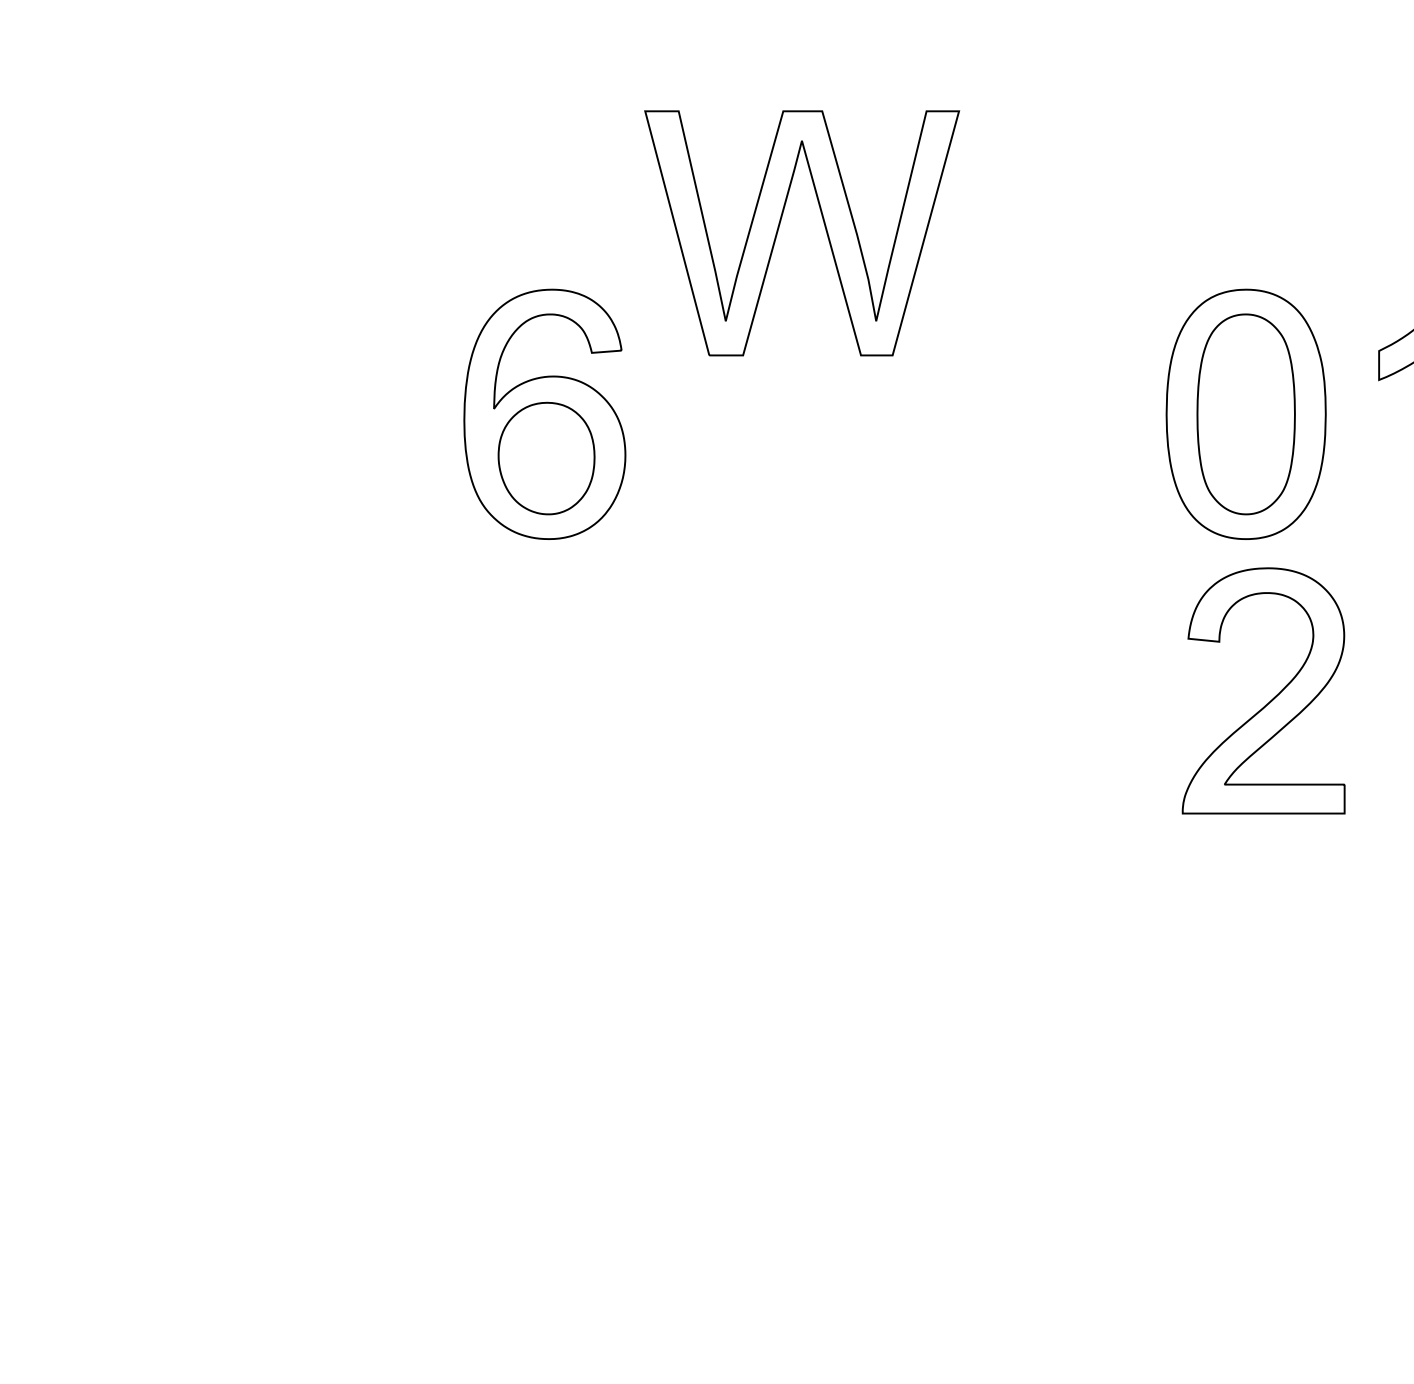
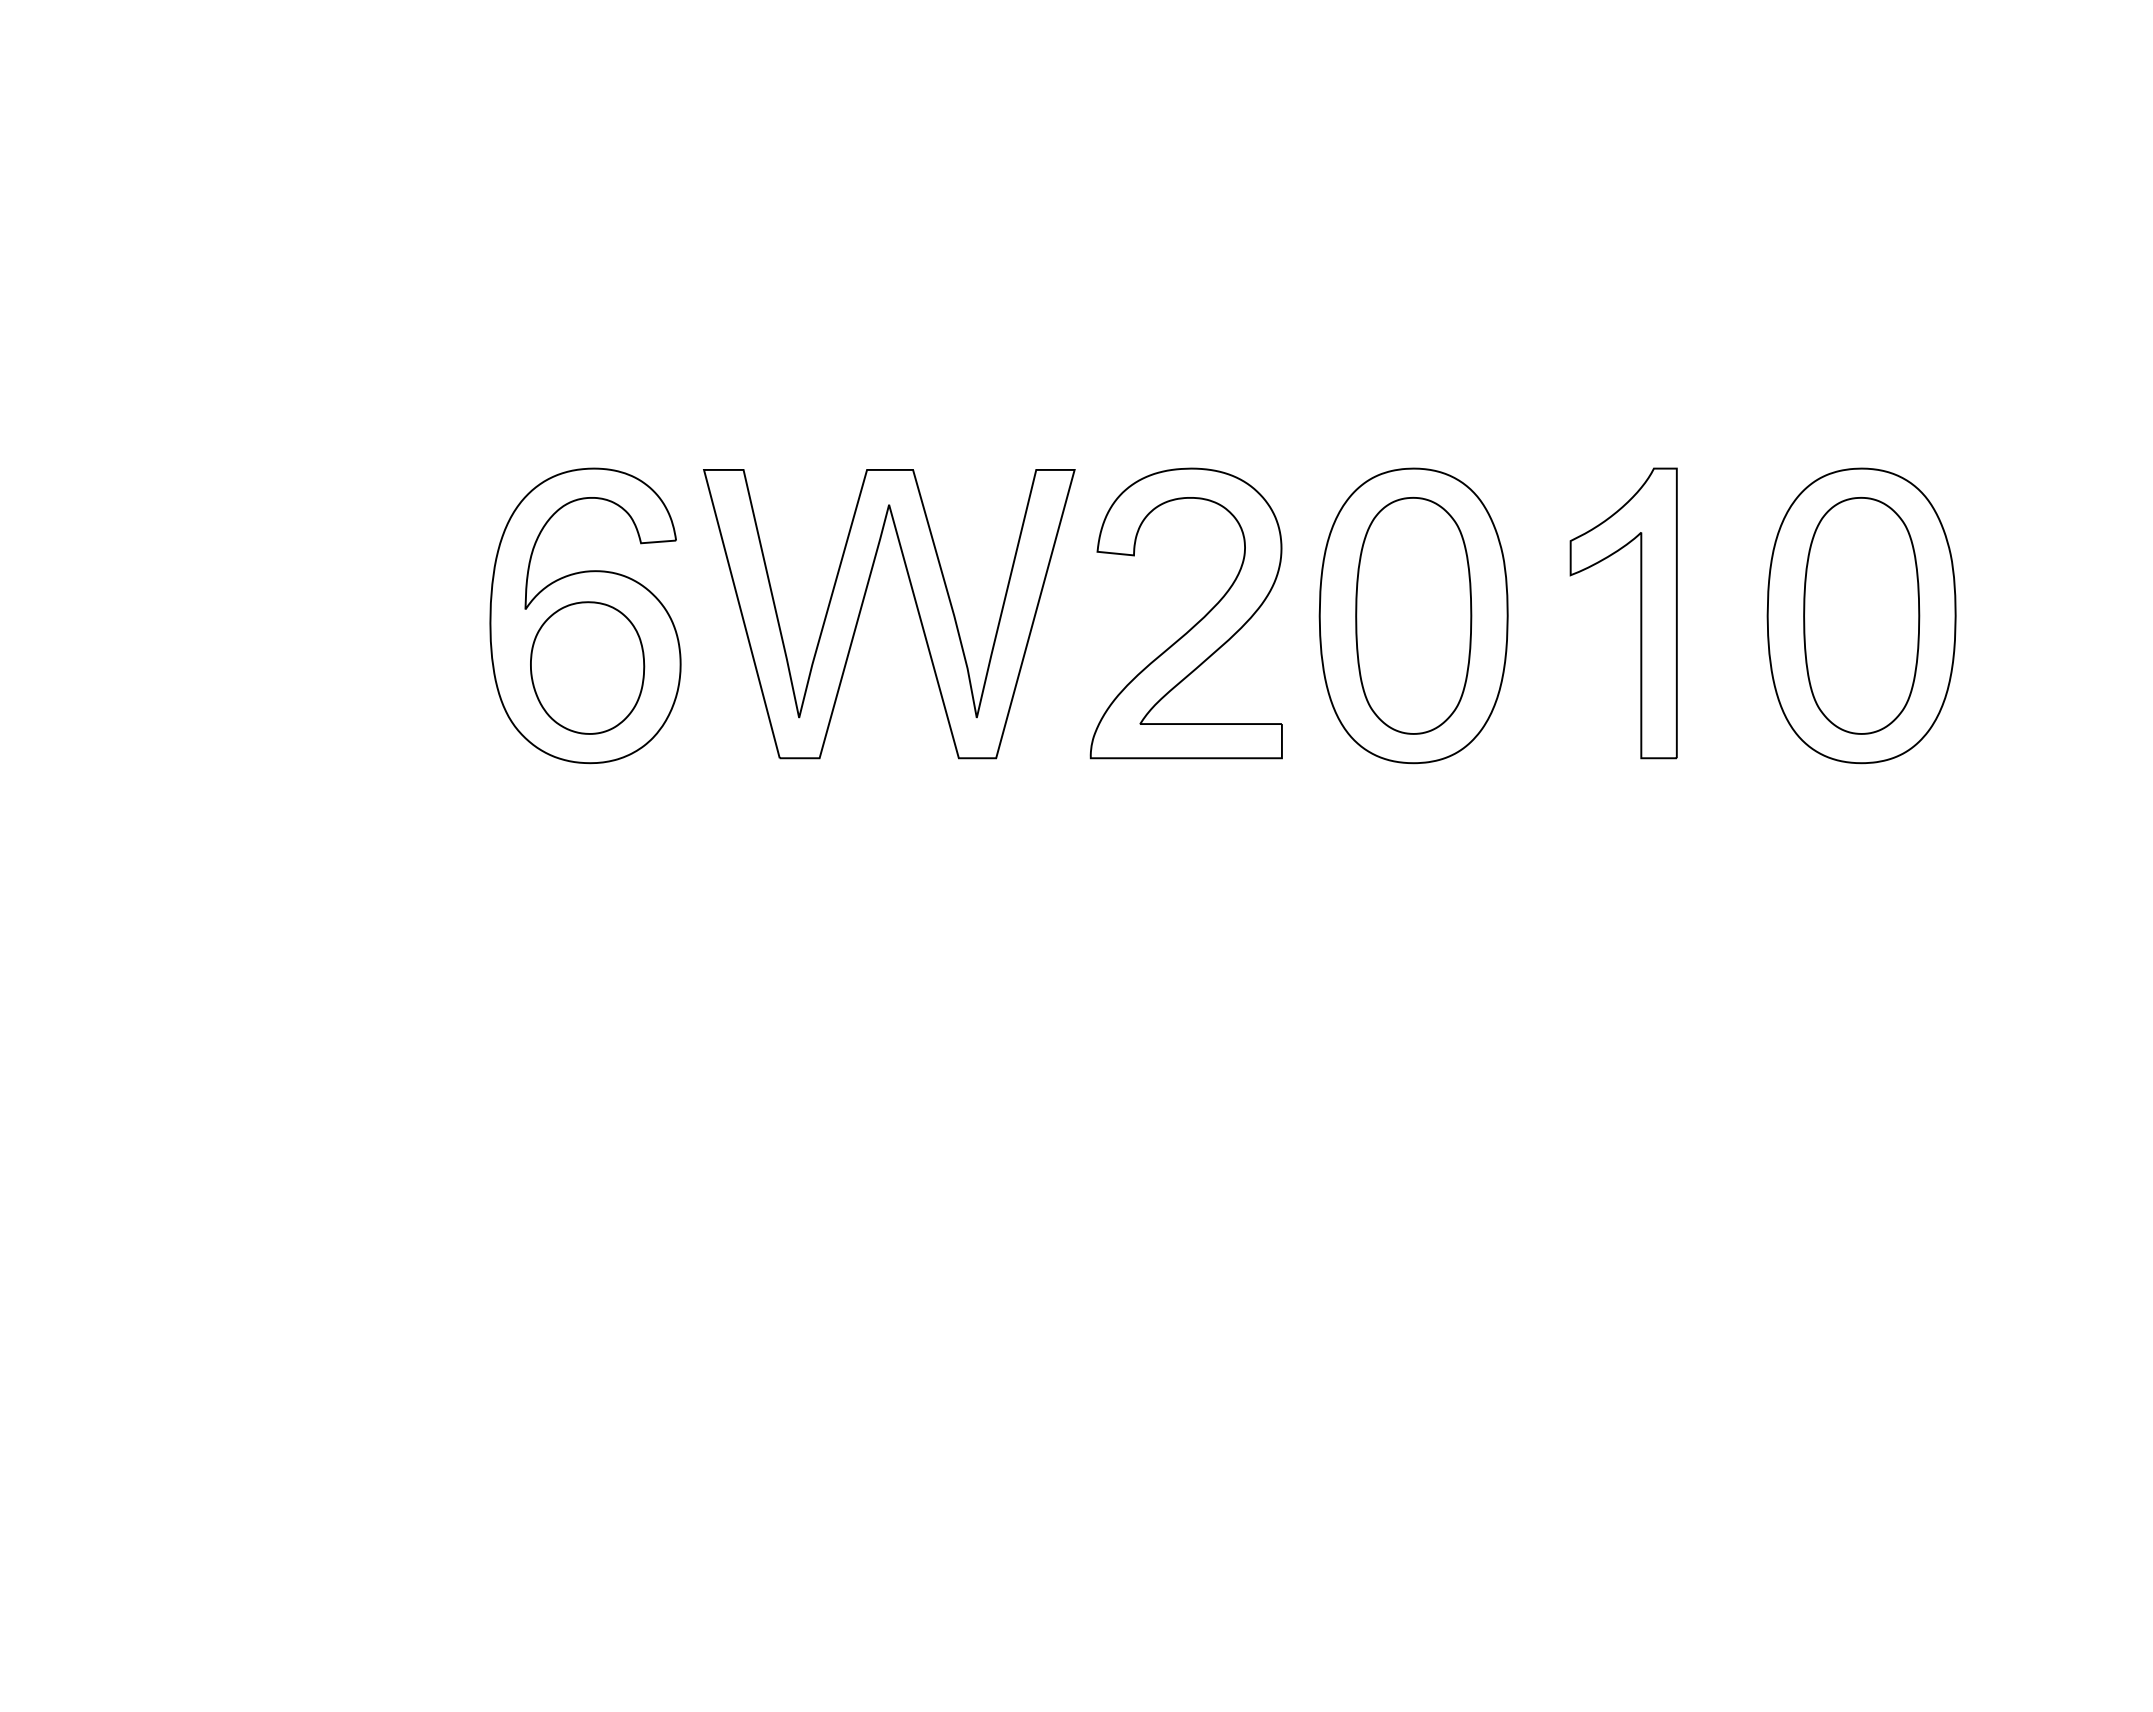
part: (824, 226) -> (915, 605), moved
part: (1271, 699) -> (1195, 623), moved

